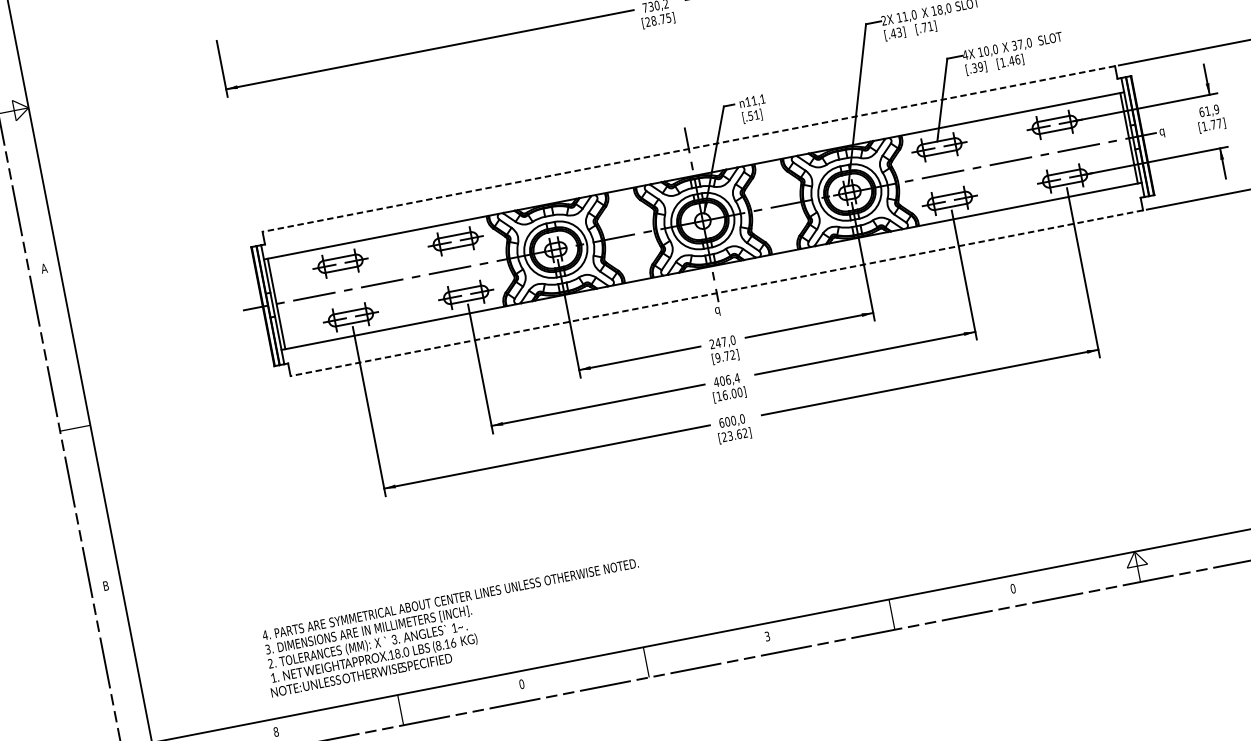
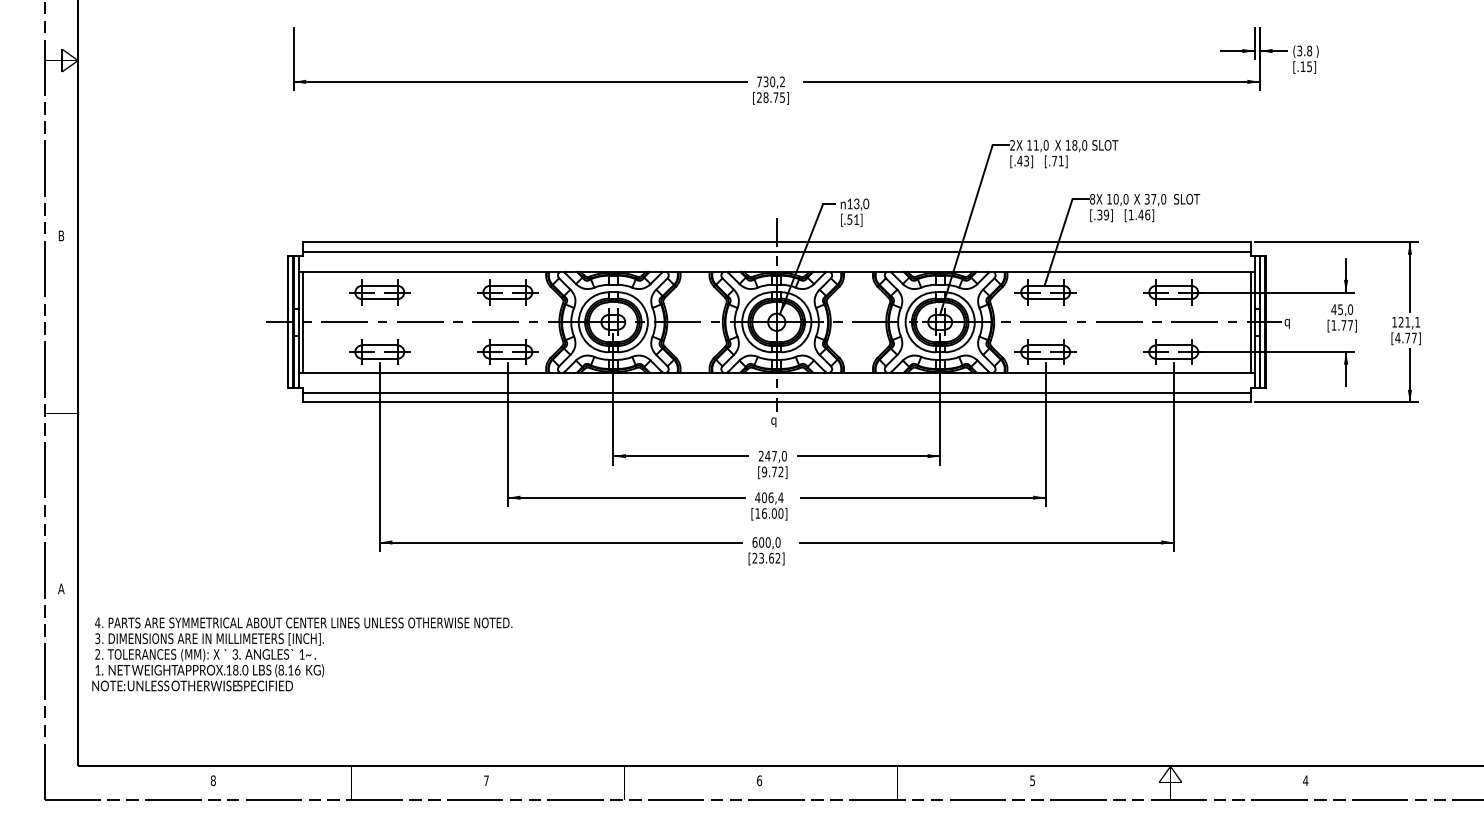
text: (965, 54) -> (1092, 198), 4X -> 8X
text: (758, 99) -> (861, 203), 11,1 -> 13,0
text: (1208, 110) -> (1341, 309), 61,9 -> 45,0
line: (688, 149) -> (776, 242), dashed -> solid
line: (690, 157) -> (776, 251), added
text: (44, 268) -> (61, 235), A -> B
line: (714, 284) -> (776, 392), added
line: (716, 293) -> (776, 402), dashed -> solid
text: (106, 585) -> (61, 588), B -> A
text: (1012, 588) -> (1032, 780), 0 -> 5
text: (454, 627) -> (302, 654), moved
text: (767, 636) -> (759, 780), 3 -> 6
text: (520, 684) -> (485, 780), 0 -> 7

